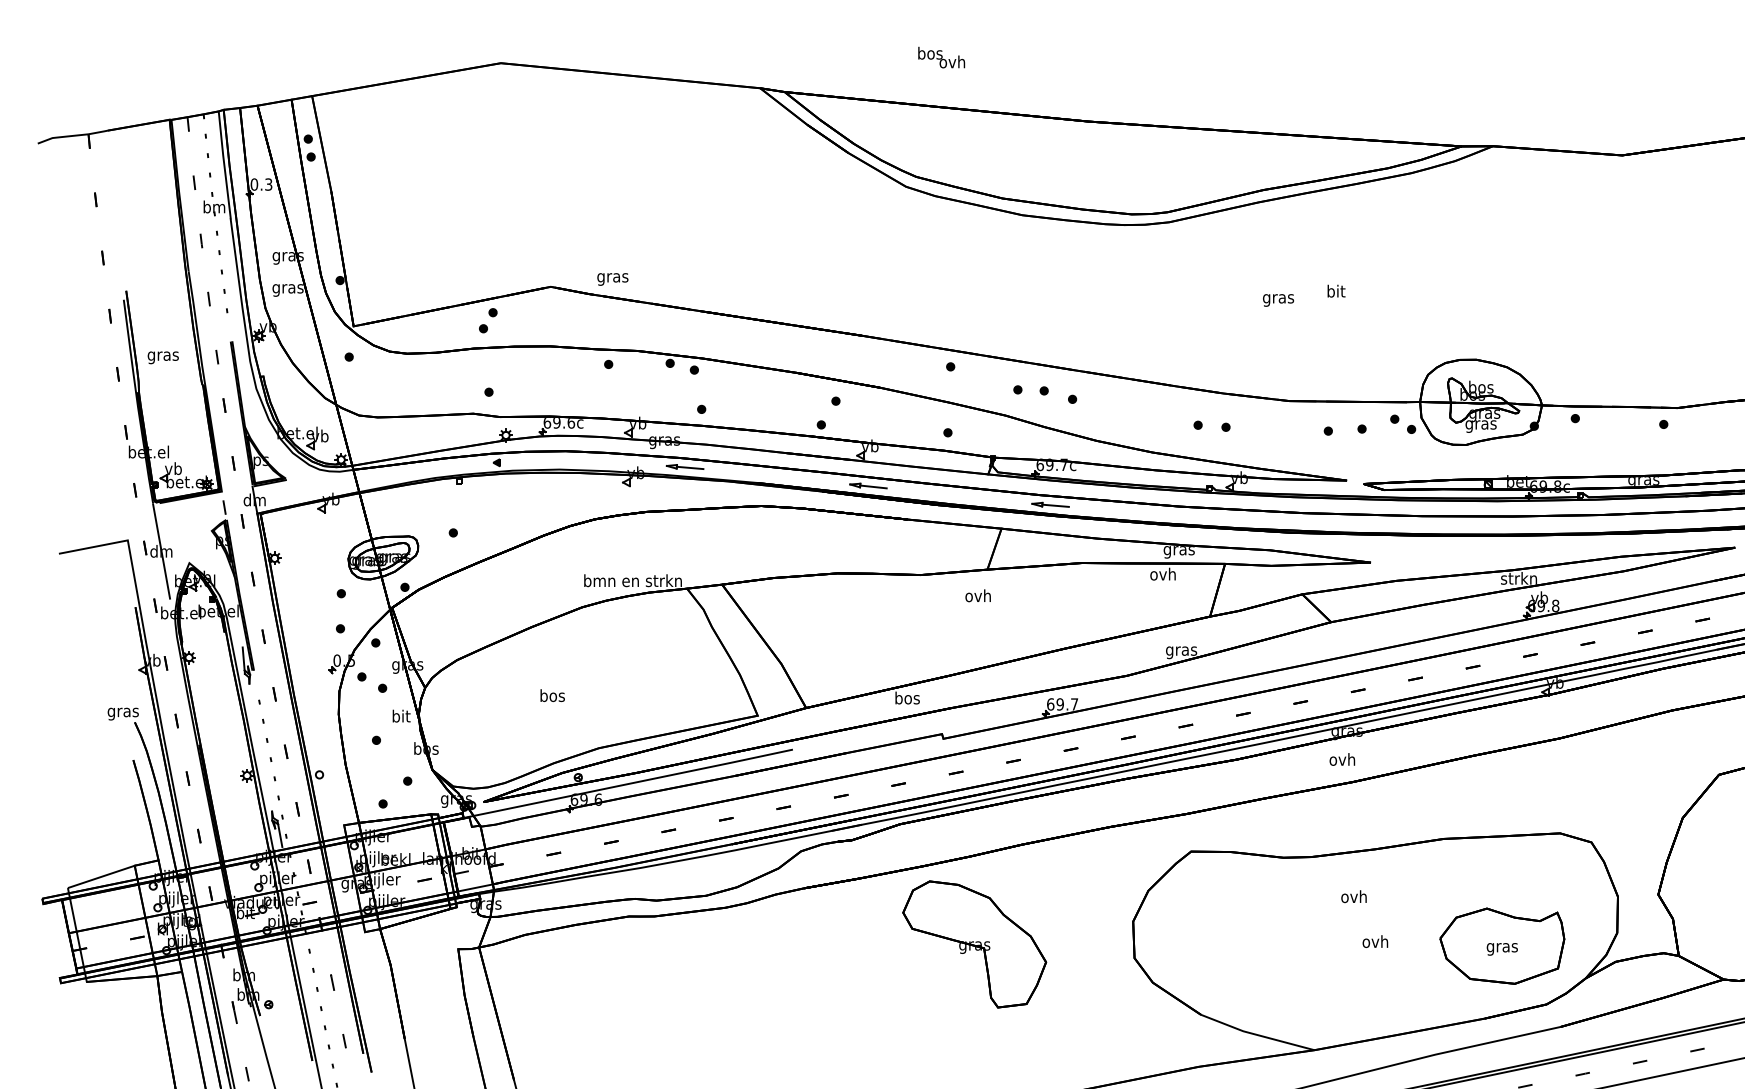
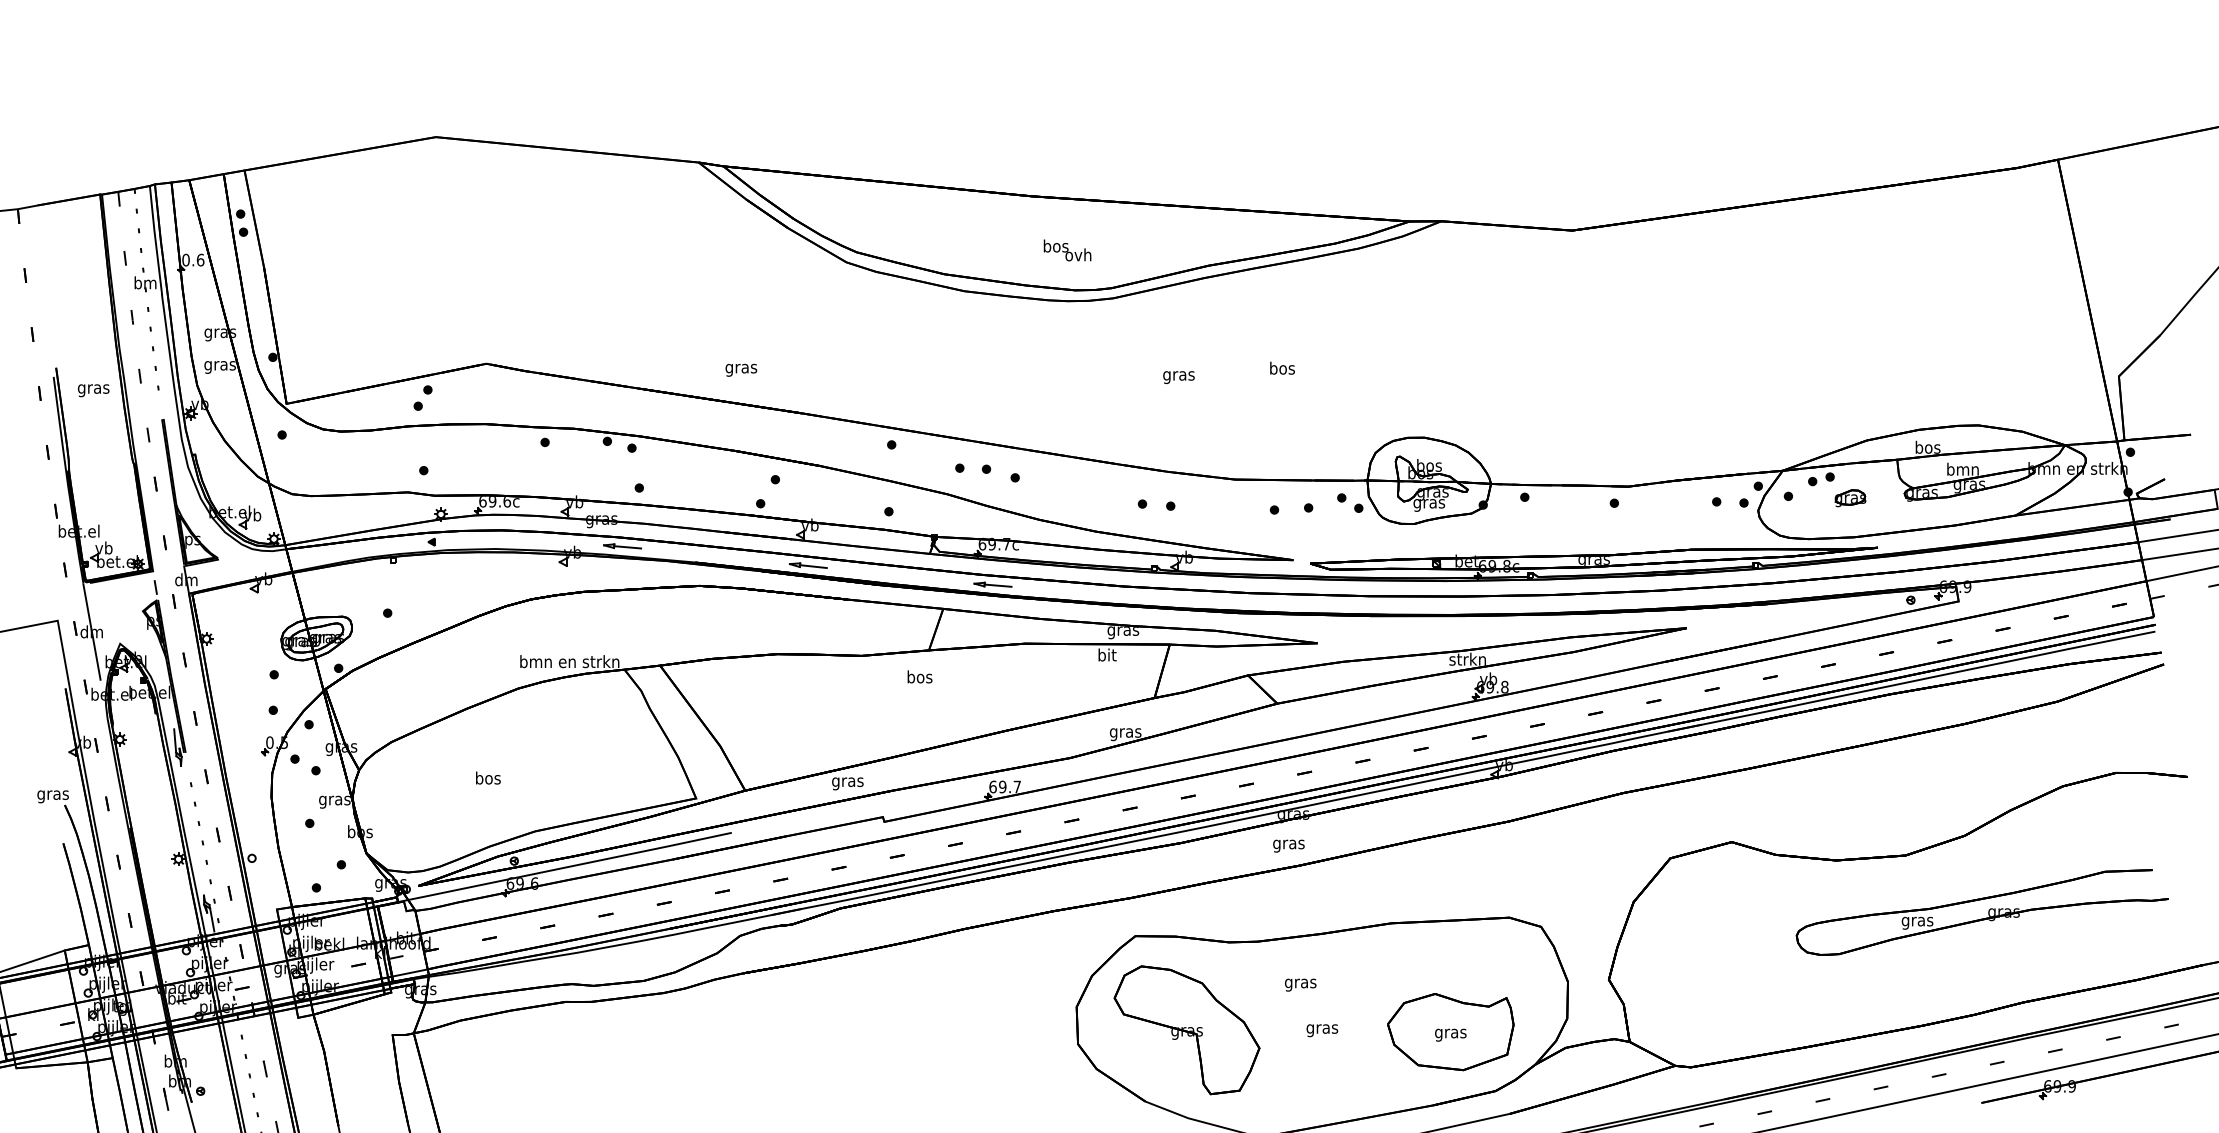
text: (941, 57) -> (1067, 250), moved
text: (268, 183) -> (200, 259), 0.3 -> 0.6
text: (613, 278) -> (741, 369), moved
text: (1336, 290) -> (1282, 367), bit -> bos
text: (1278, 300) -> (1178, 377), moved
text: (163, 357) -> (93, 390), moved
text: (1162, 573) -> (1106, 654), ovh -> bit
text: (978, 595) -> (919, 676), ovh -> bos
text: (907, 699) -> (847, 782), bos -> gras
text: (400, 717) -> (334, 800), bit -> gras
text: (1342, 761) -> (1288, 844), ovh -> gras
text: (1354, 898) -> (1300, 983), ovh -> gras
text: (1375, 942) -> (1322, 1028), ovh -> gras
part: (974, 944) -> (1186, 1030), moved

